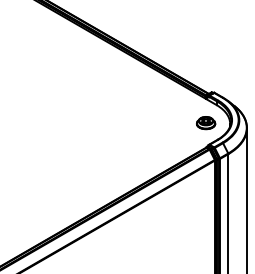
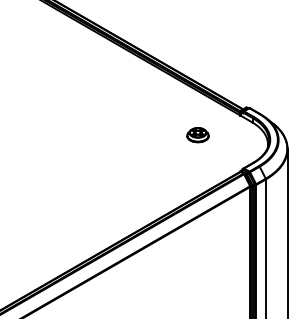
part: (206, 123) -> (198, 135), moved

